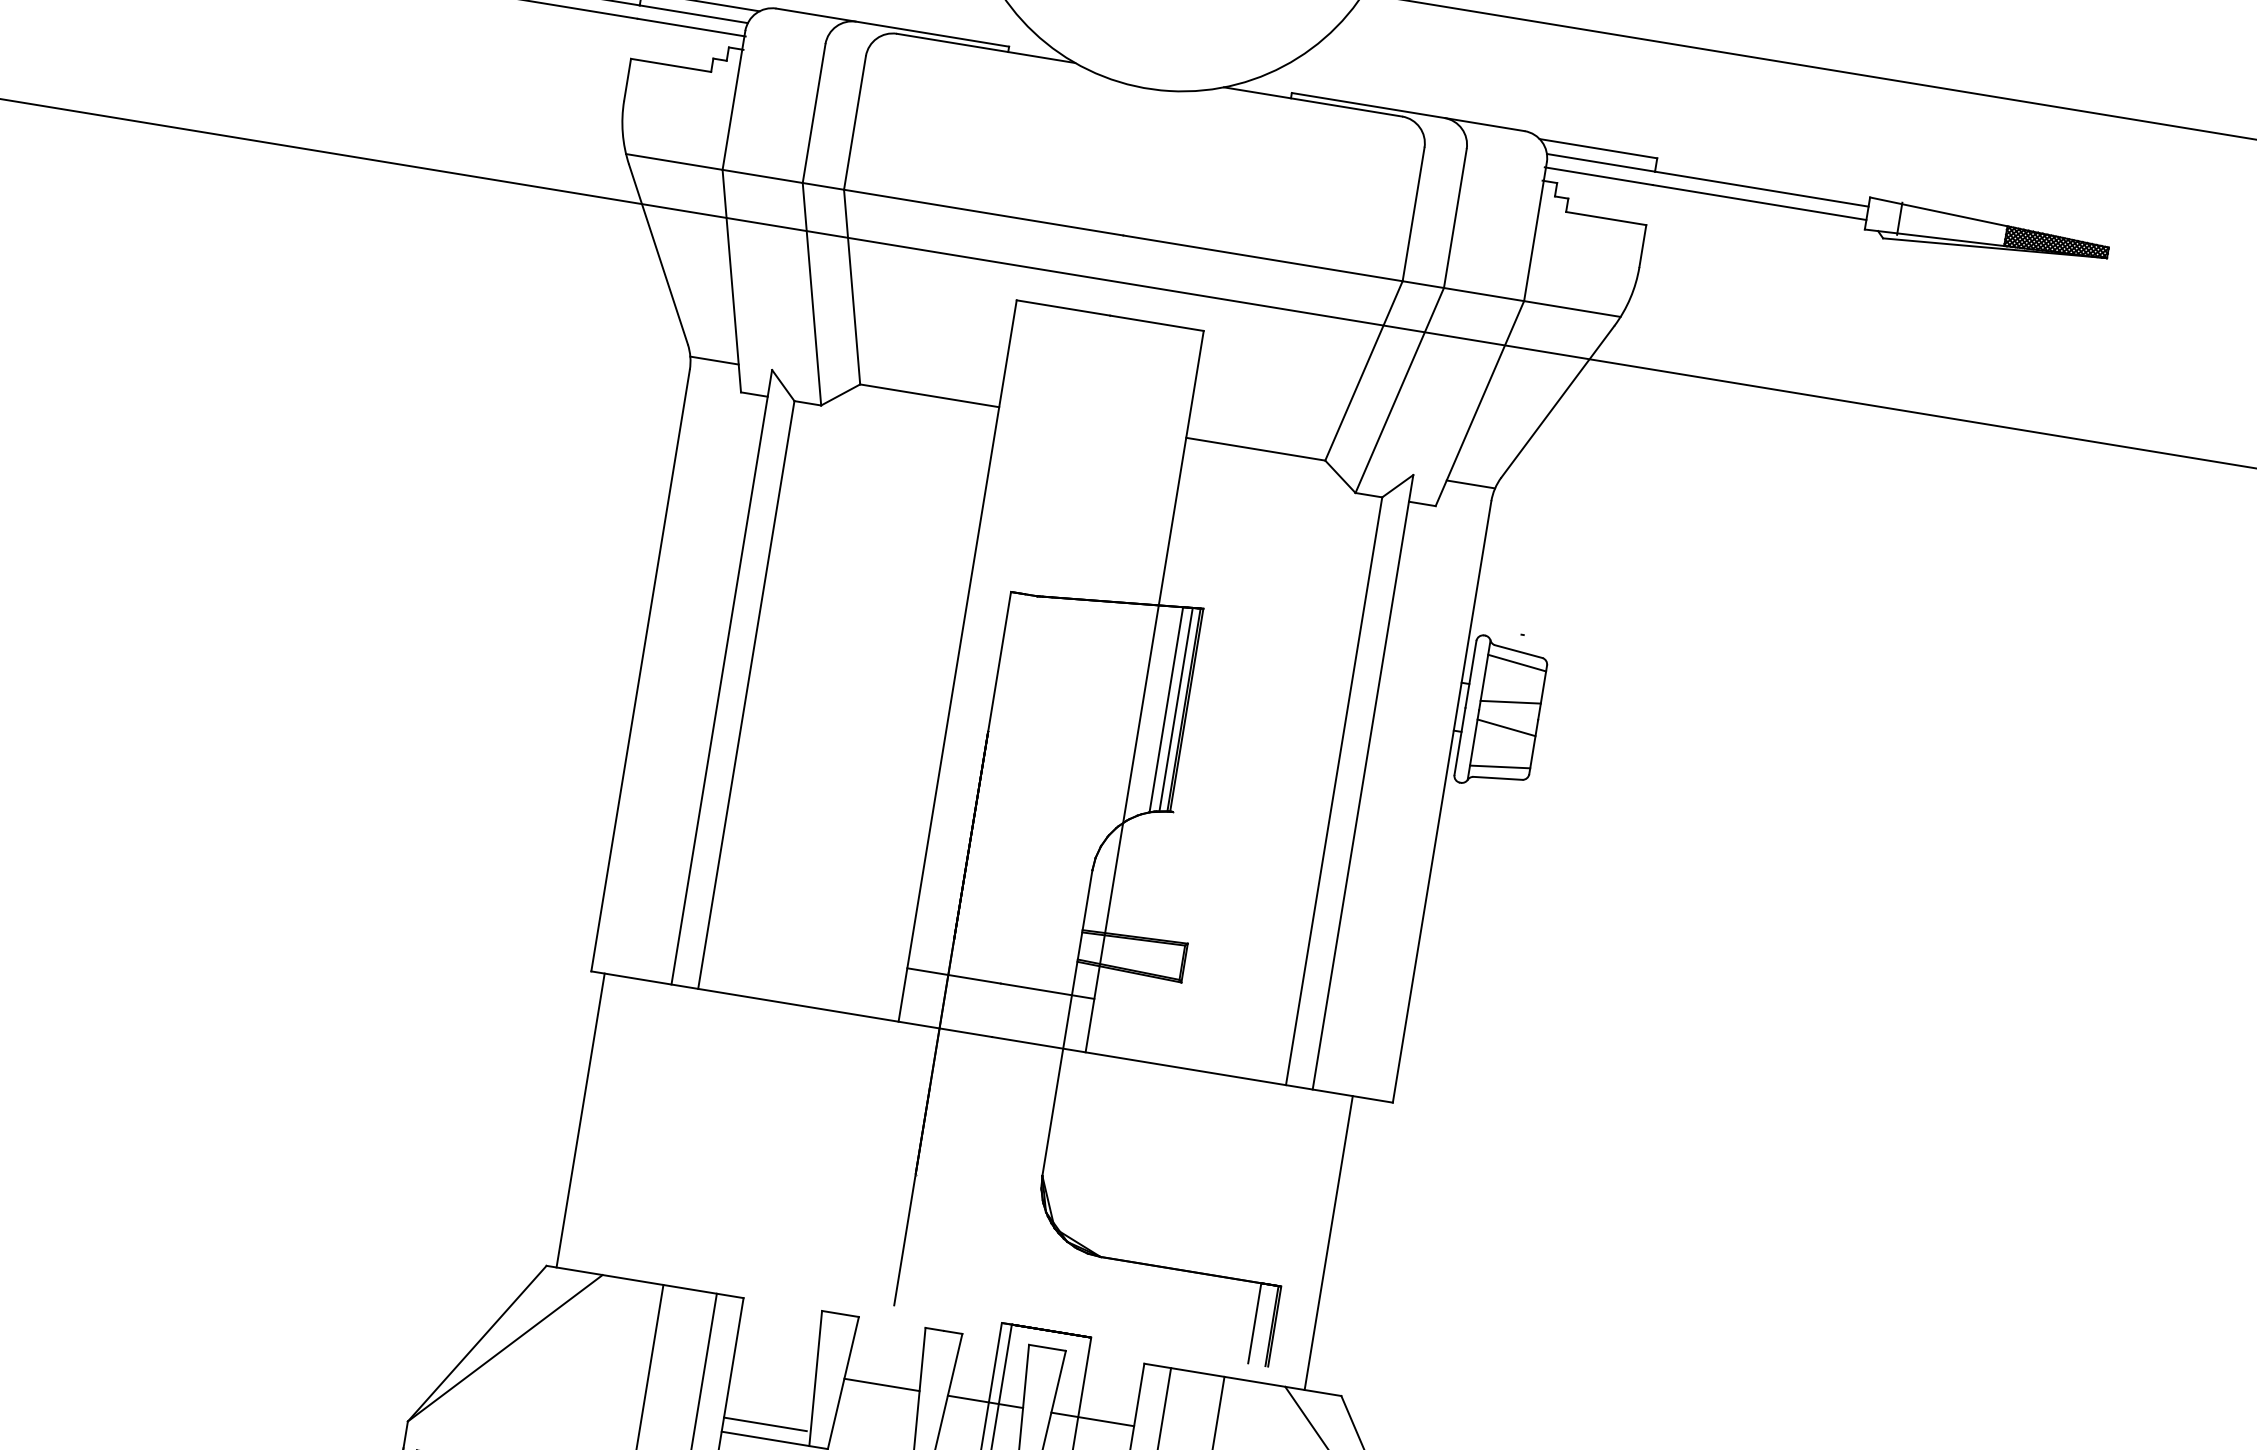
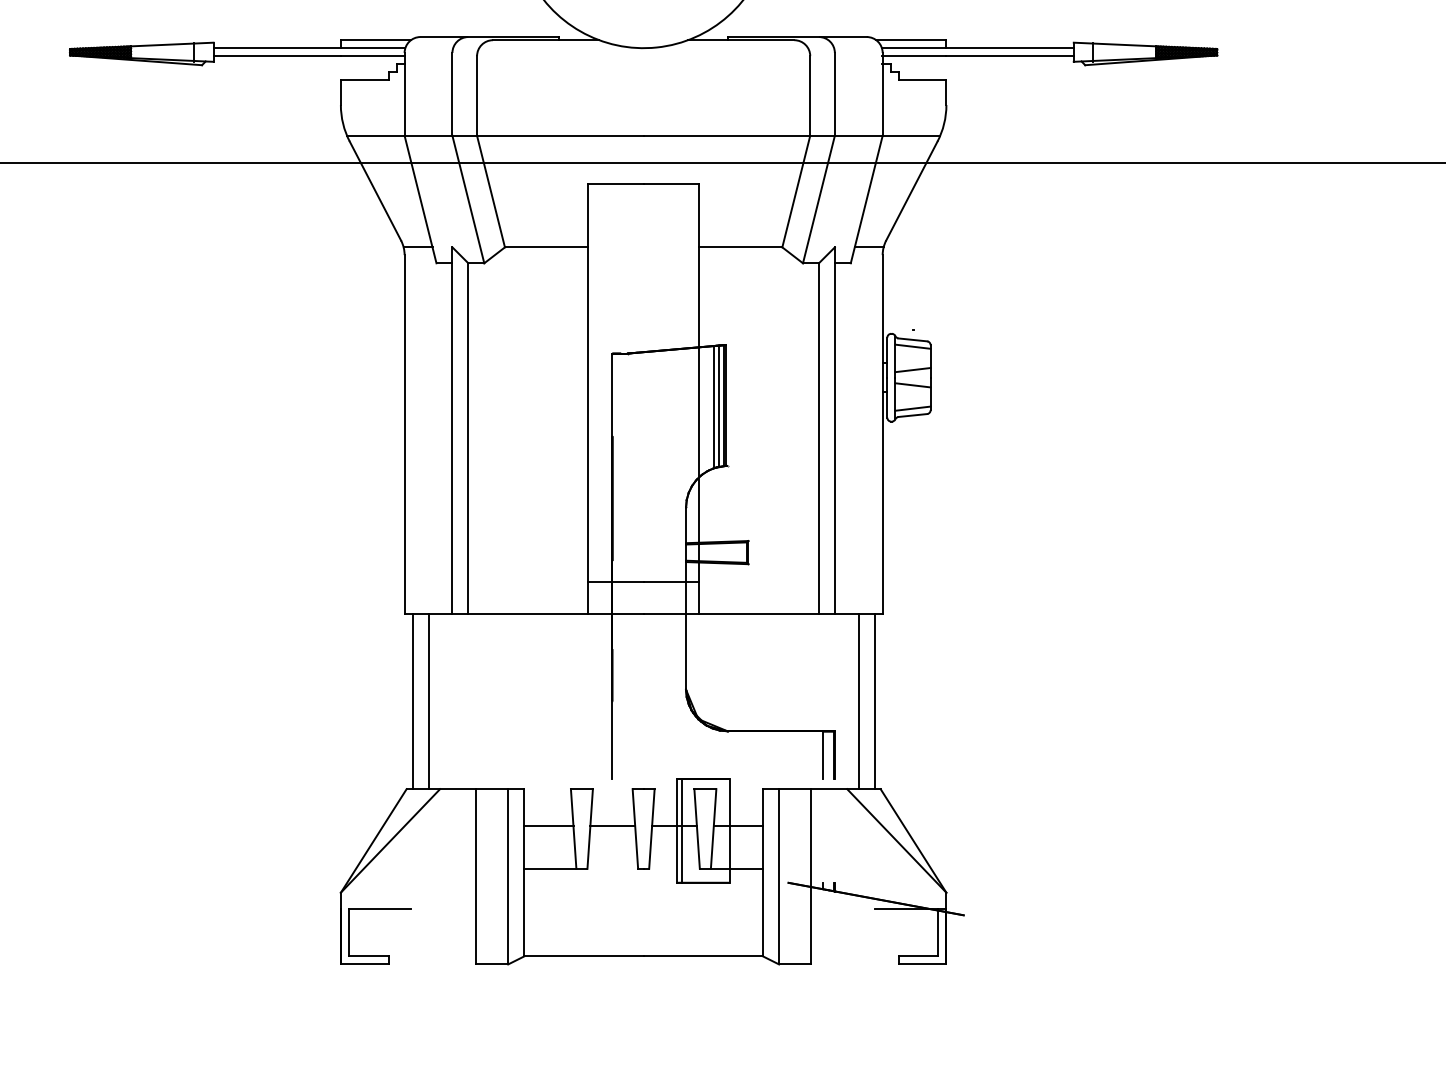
line: (607, 1124) -> (428, 701), added
line: (1355, 1247) -> (874, 701), added
line: (764, 1424) -> (548, 826), moved

